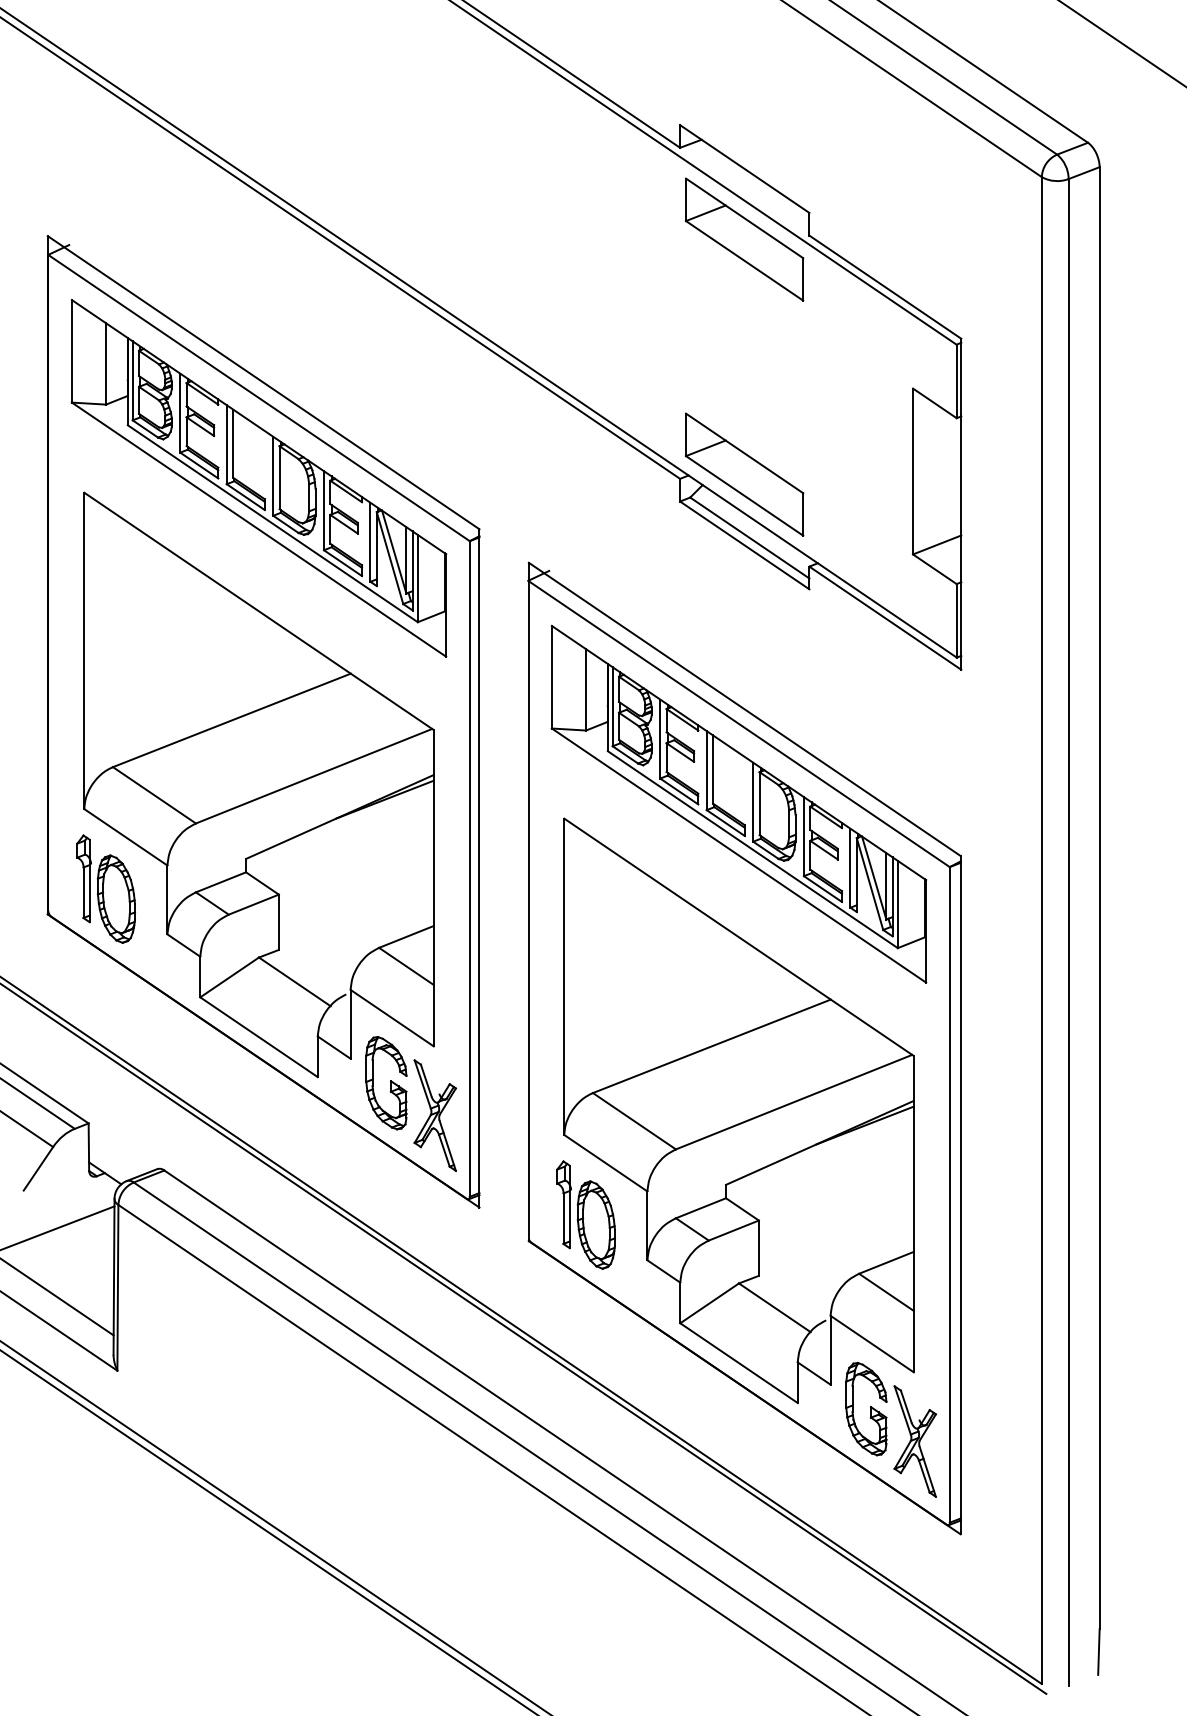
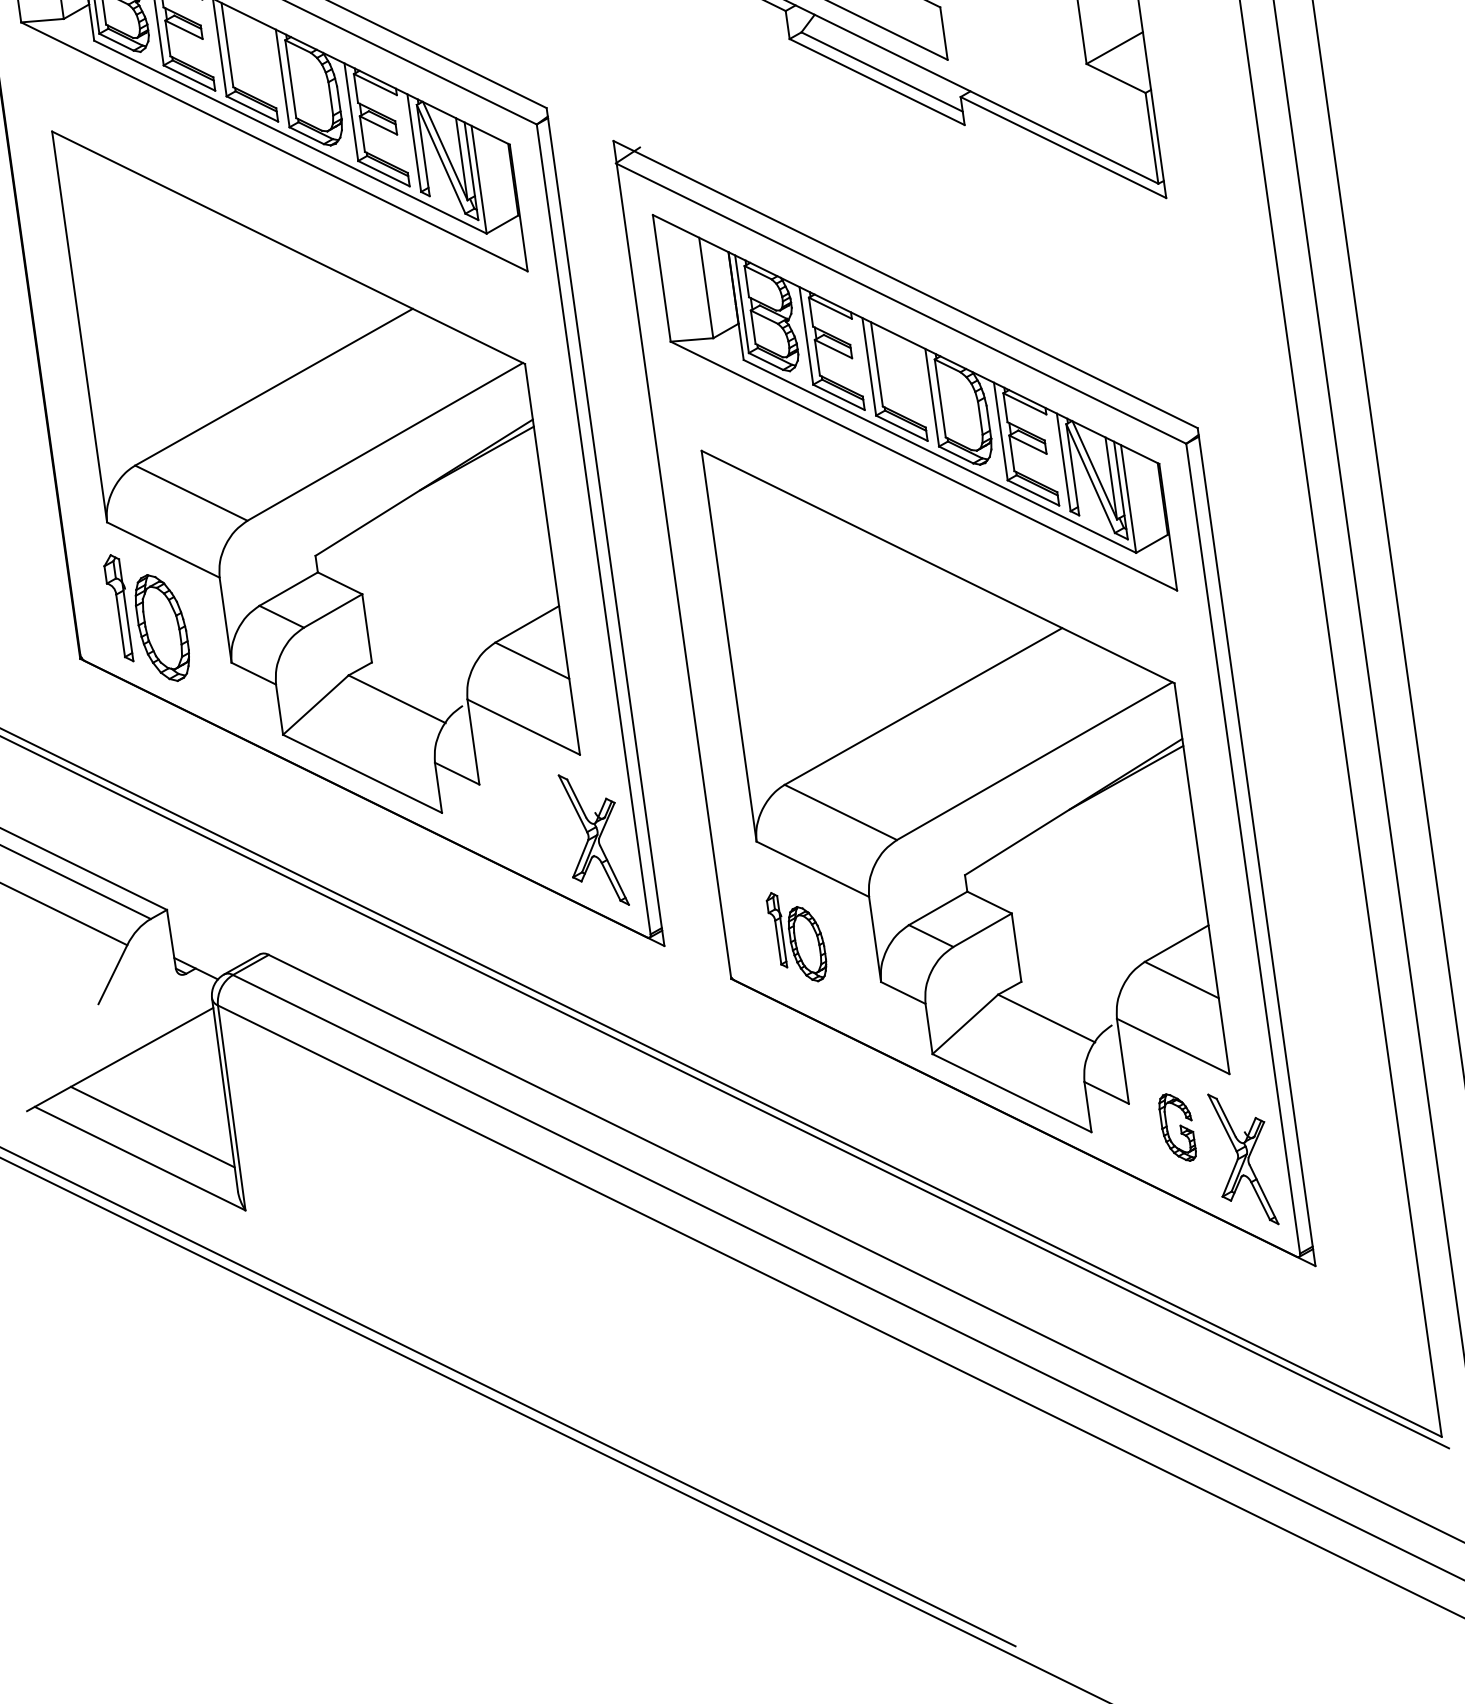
part: (386, 1083) -> (528, 808), removed
part: (585, 1214) -> (796, 936), size x0.7
part: (866, 1408) -> (1177, 1127), size x0.6

